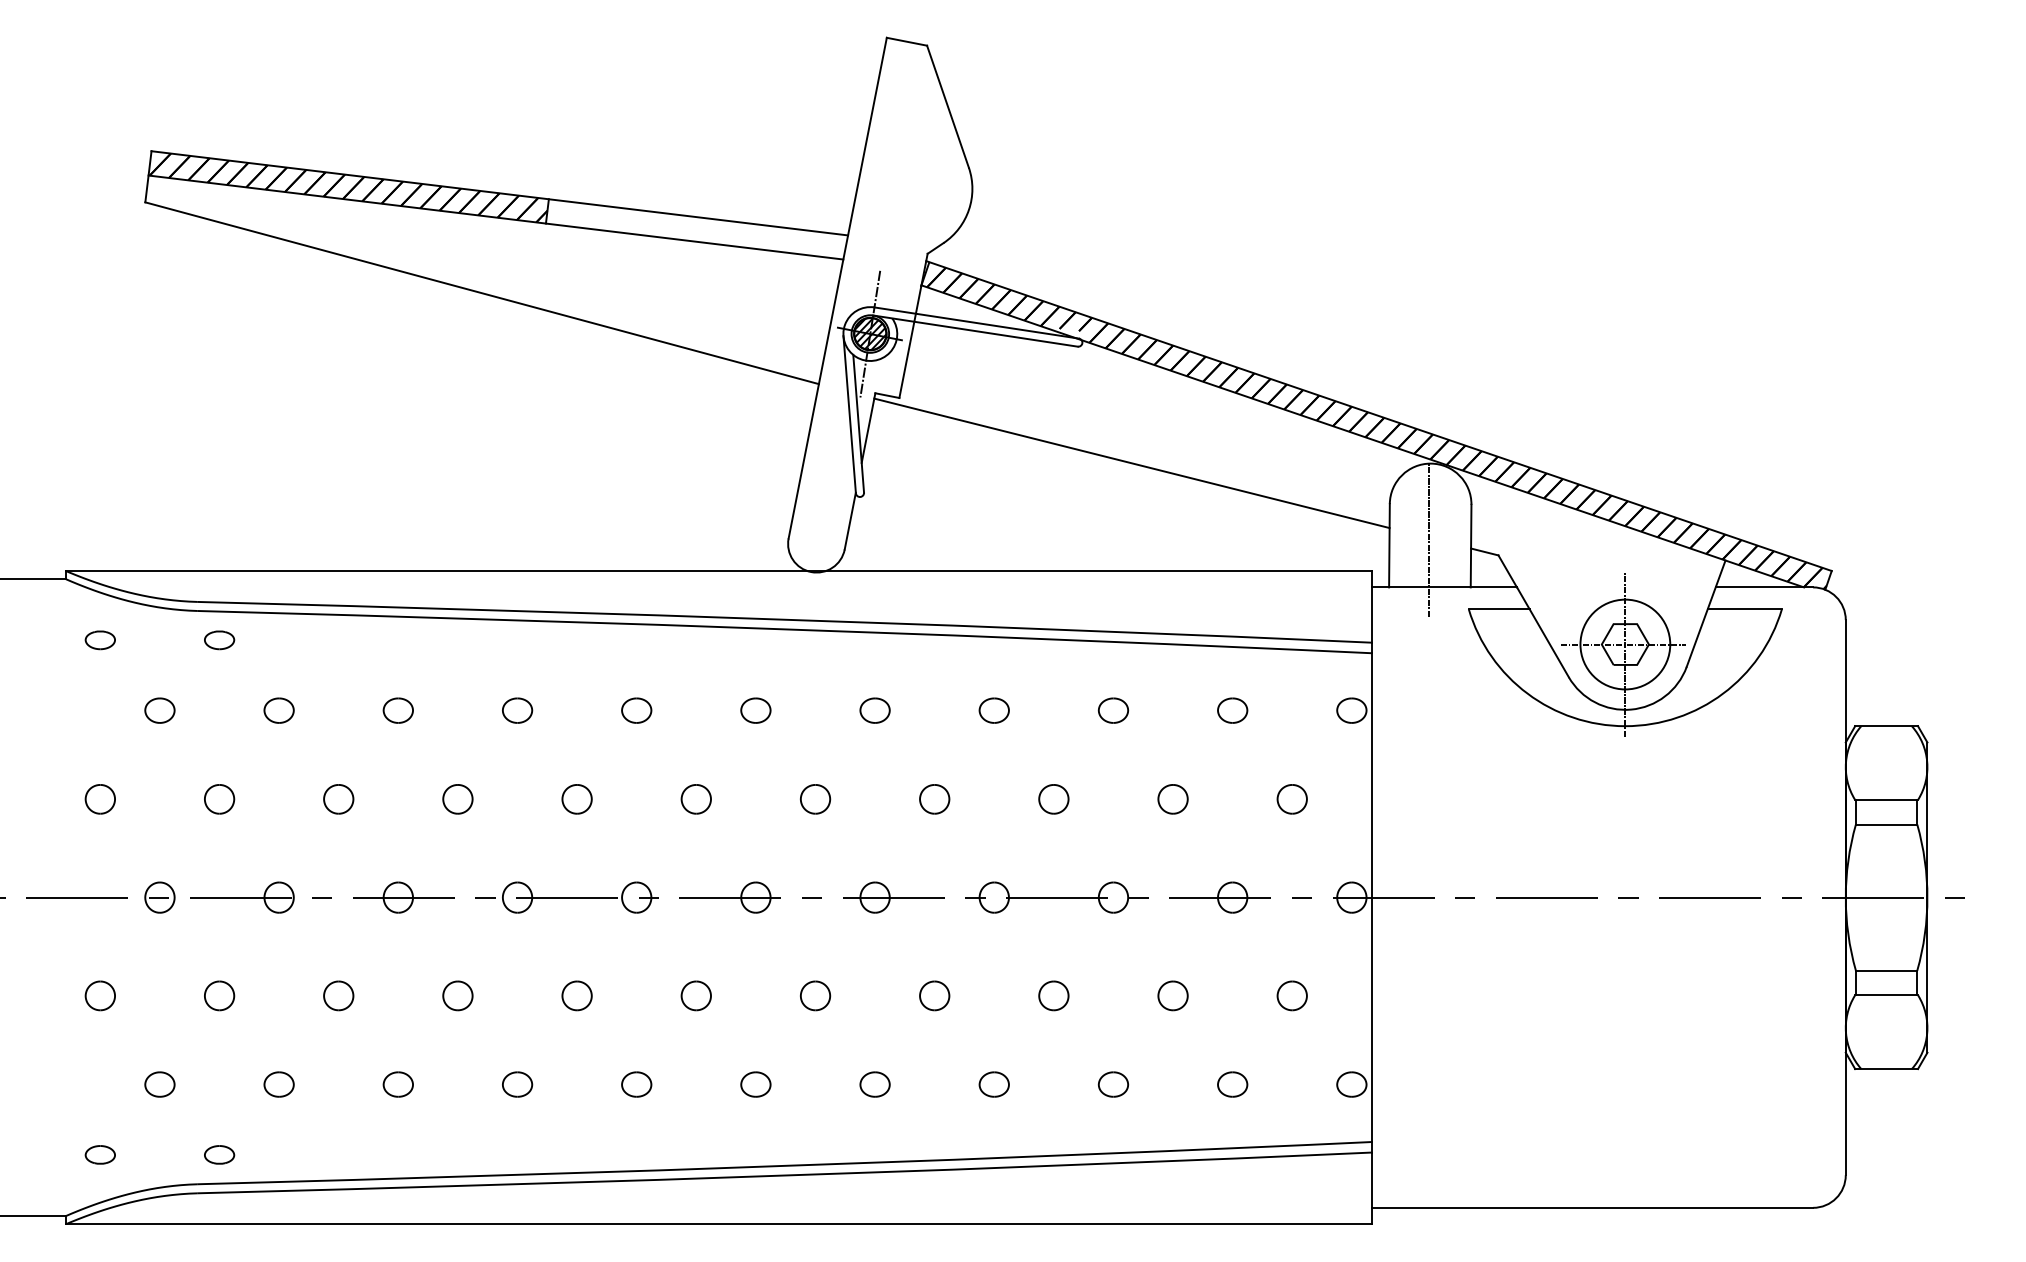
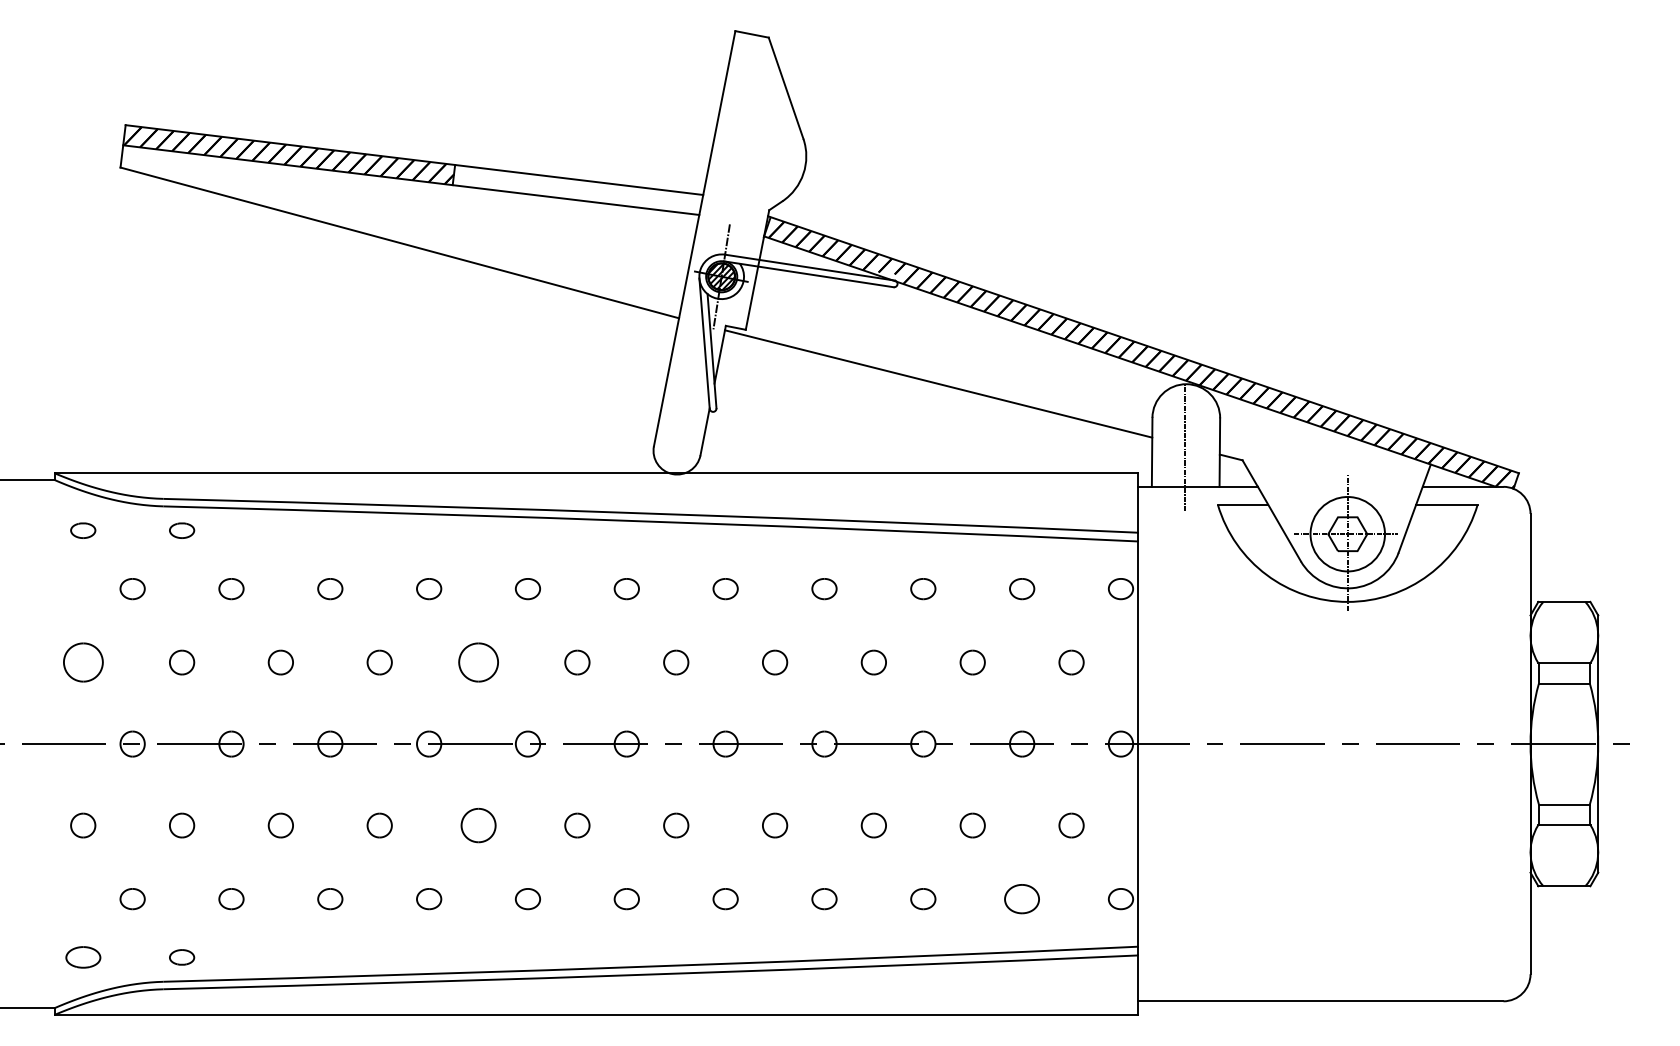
part: (99, 799) -> (82, 662), size x1.6
part: (576, 799) -> (478, 662), size x1.6
part: (576, 995) -> (478, 825), size x1.4
part: (1232, 1084) -> (1022, 899), size x1.4
part: (99, 1154) -> (82, 957), size x1.4

